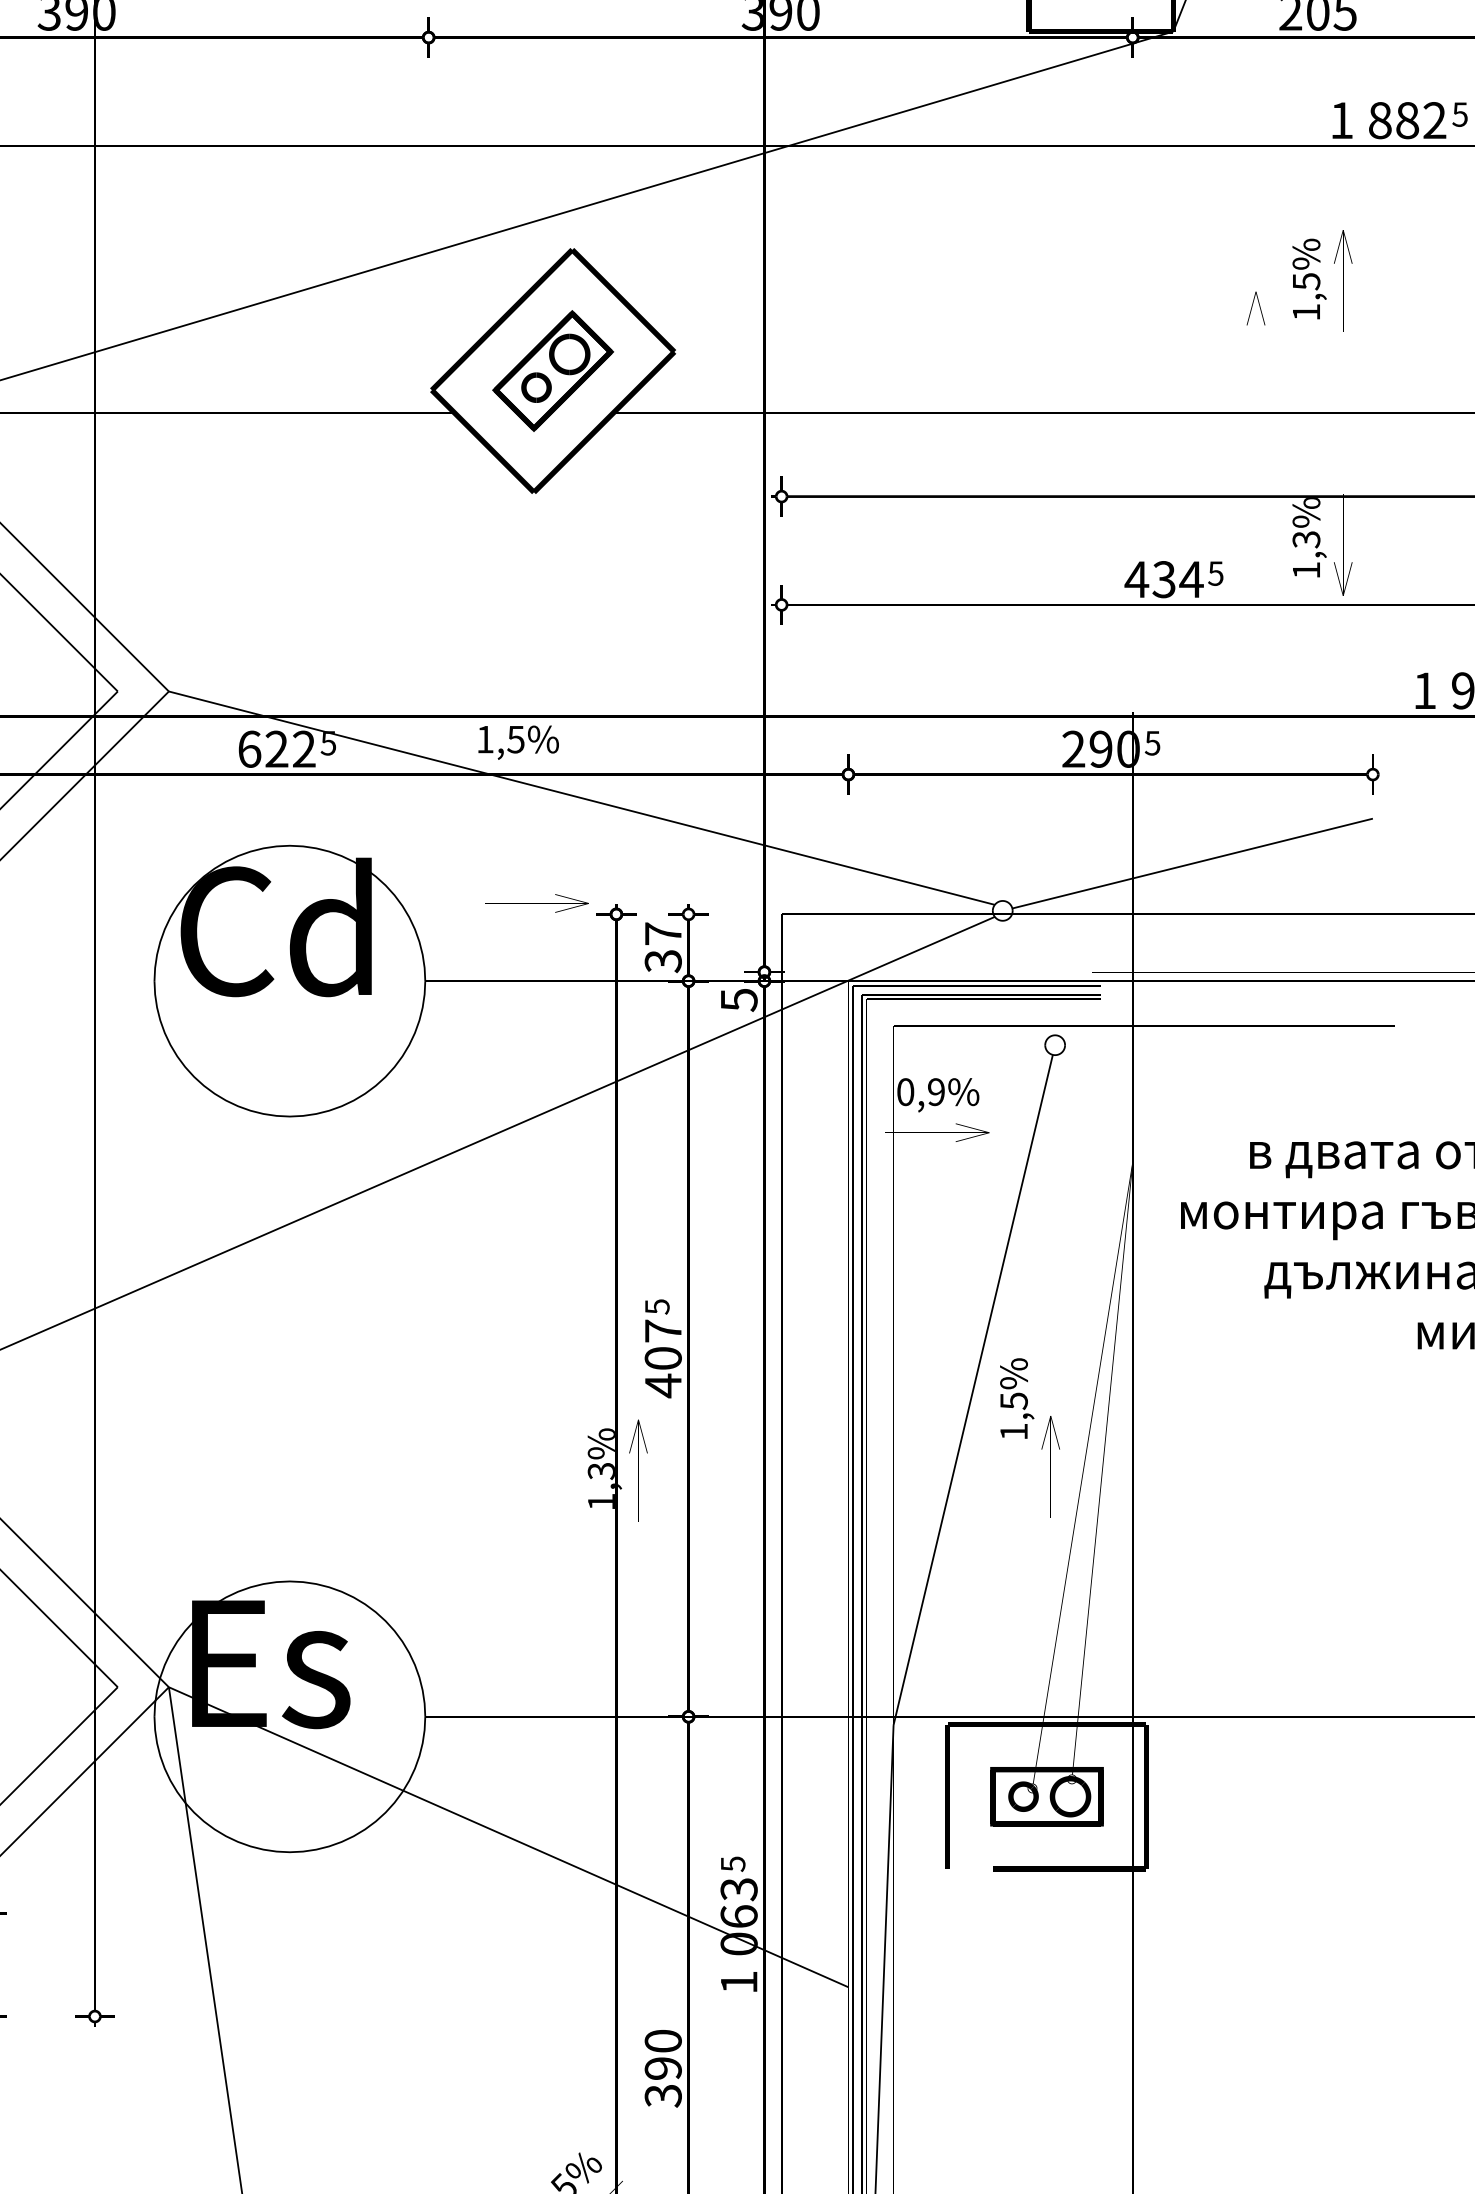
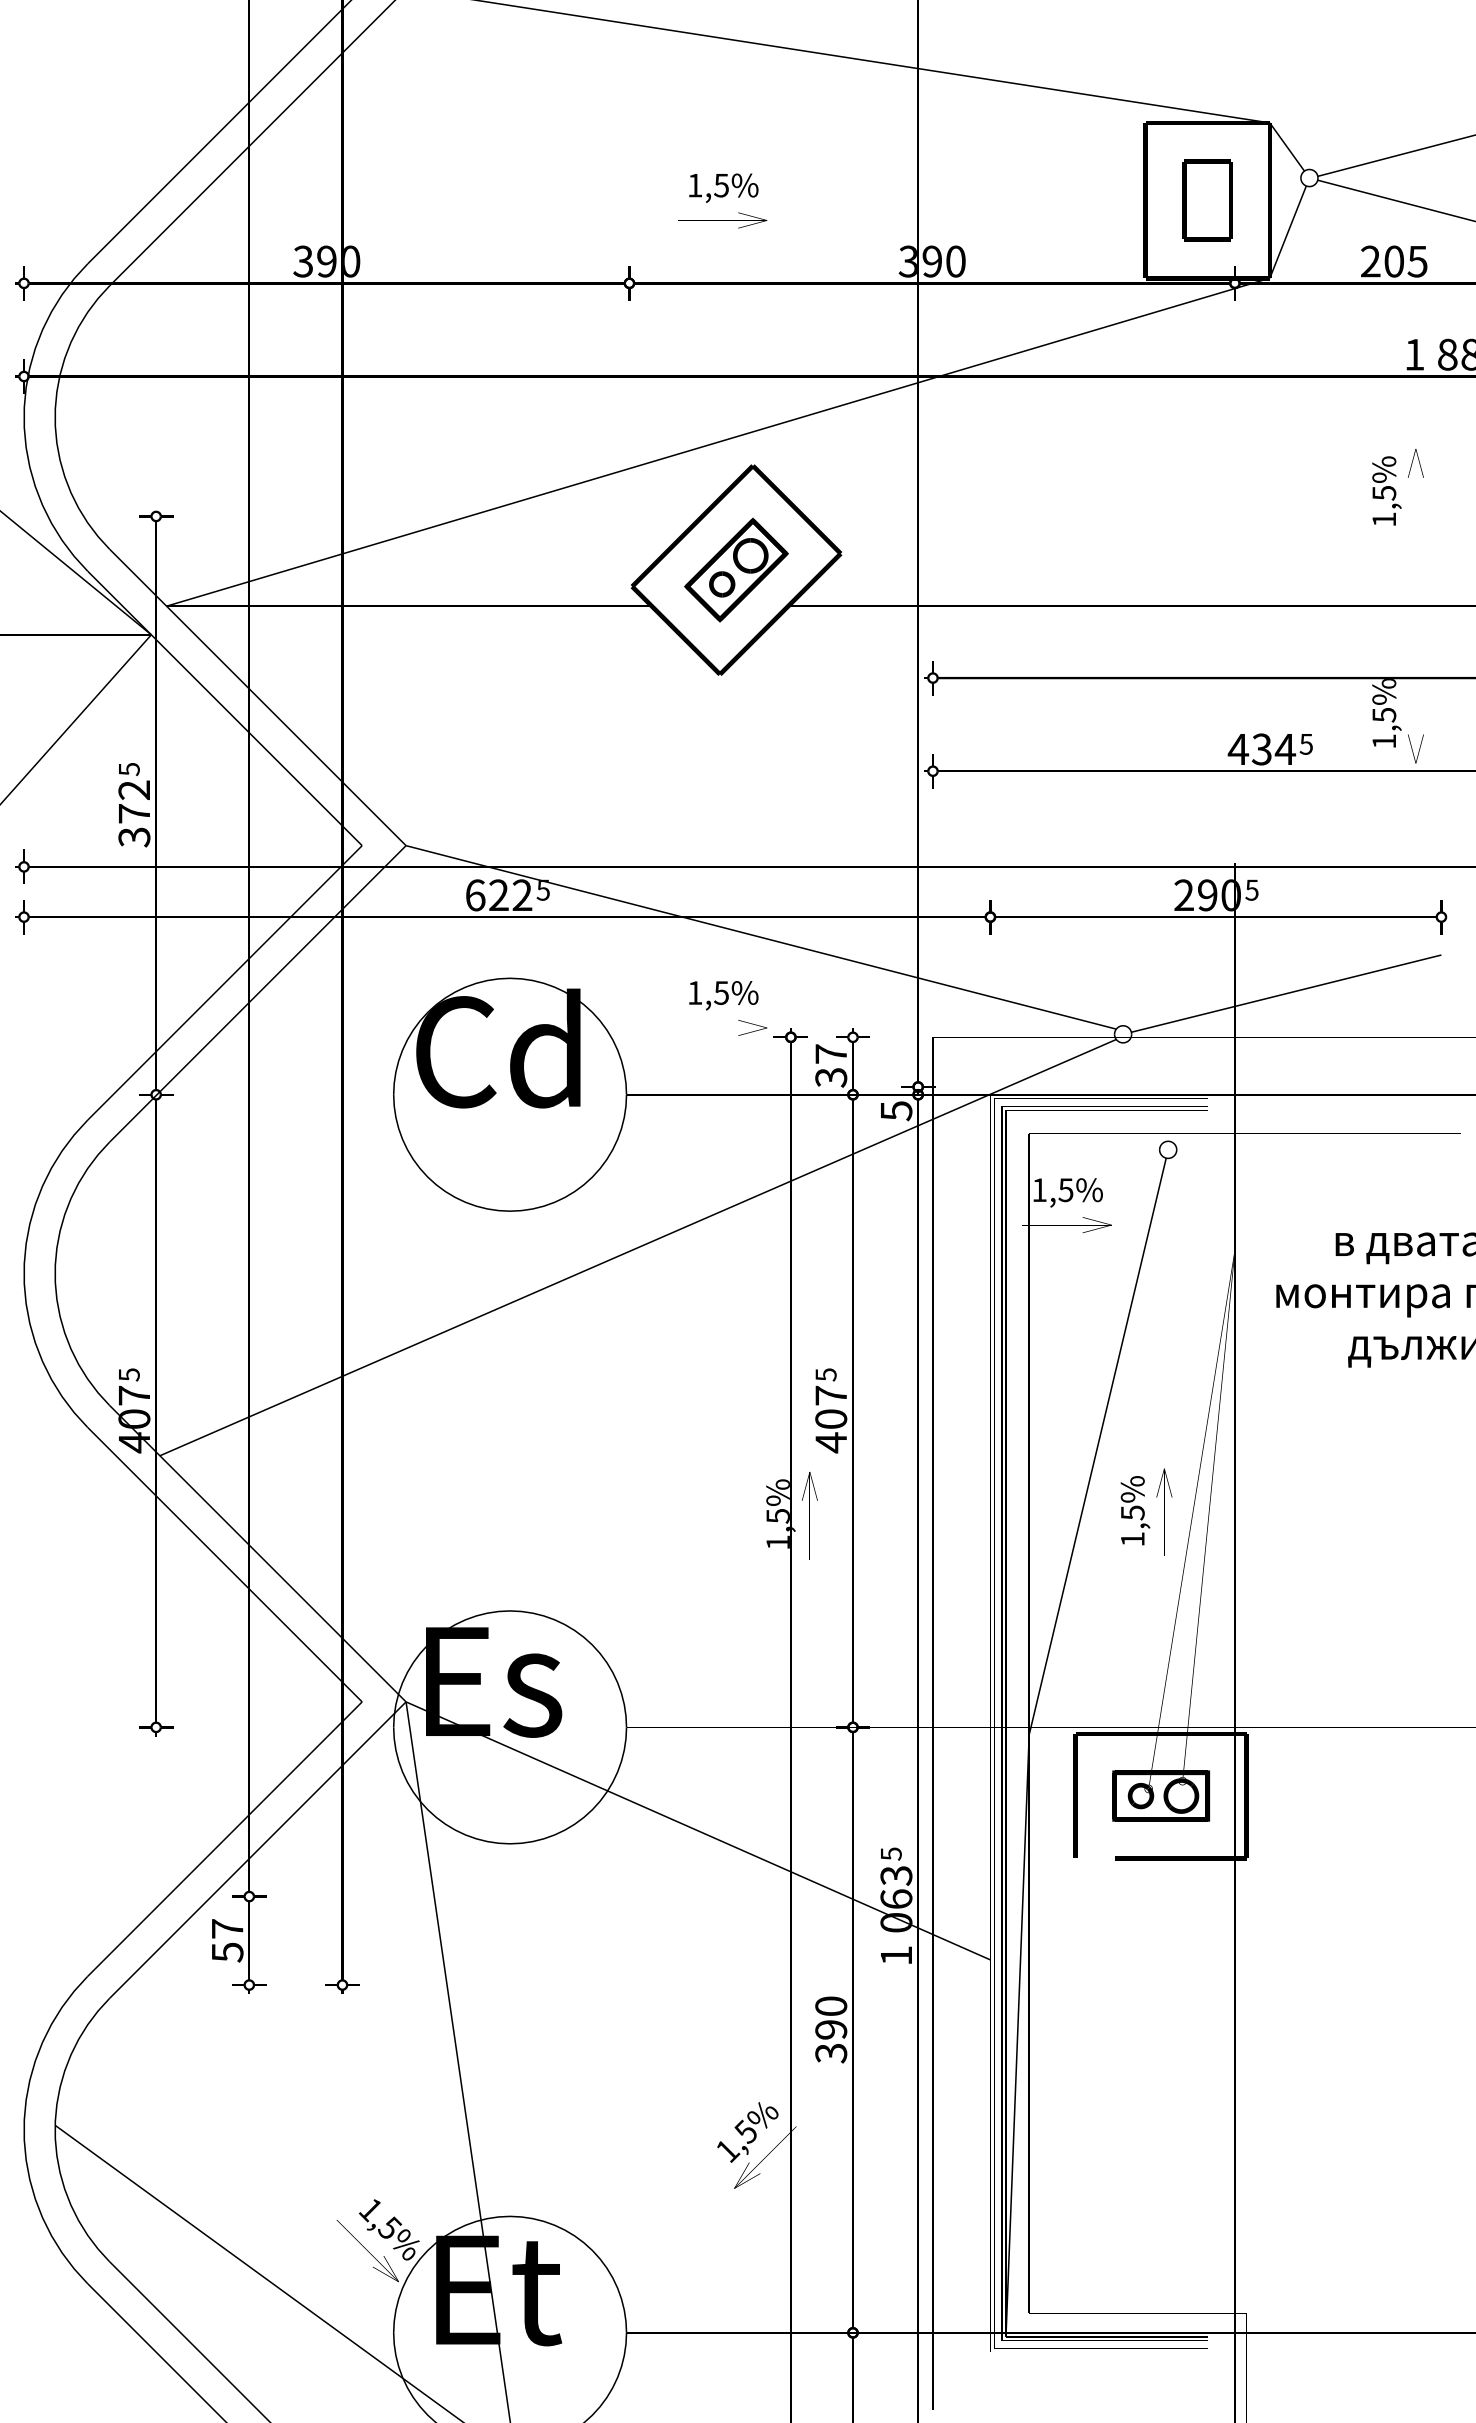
part: (1255, 308) -> (1340, 516), removed
text: (1305, 540) -> (1383, 715), 1,3% -> 1,5%
text: (518, 742) -> (723, 995), moved
text: (920, 1092) -> (1052, 1190), 0,9% -> 1,5%
text: (1017, 1398) -> (1135, 1510), moved
text: (600, 1471) -> (777, 1516), 1,3% -> 1,5%

